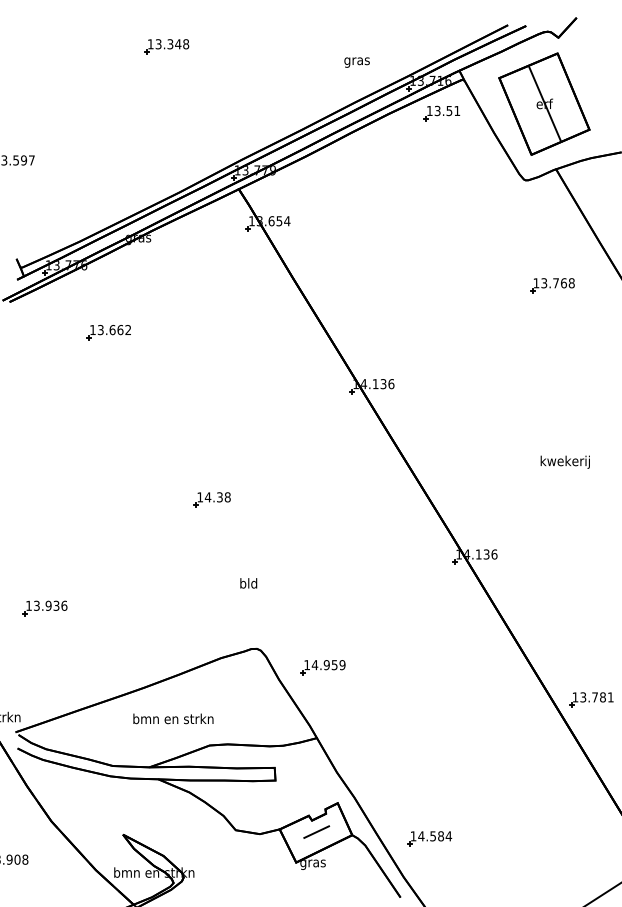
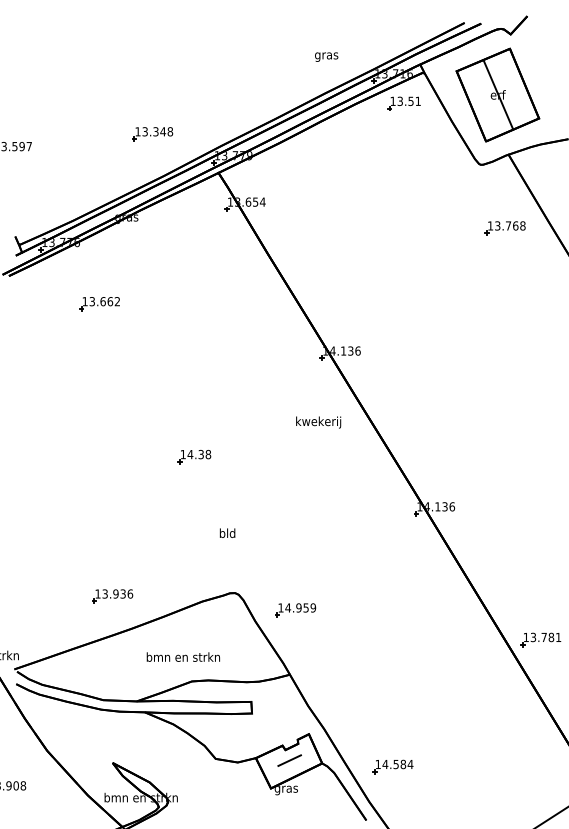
part: (166, 46) -> (152, 133), moved
part: (552, 285) -> (505, 228), moved
text: (564, 461) -> (317, 421), moved
part: (44, 608) -> (112, 596), moved
text: (173, 718) -> (183, 656), moved

